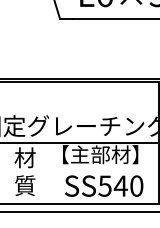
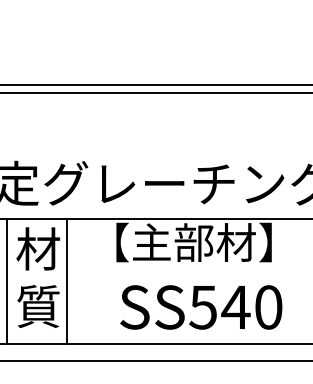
line: (9, 173) -> (5, 281), added
line: (39, 173) -> (67, 281), added

